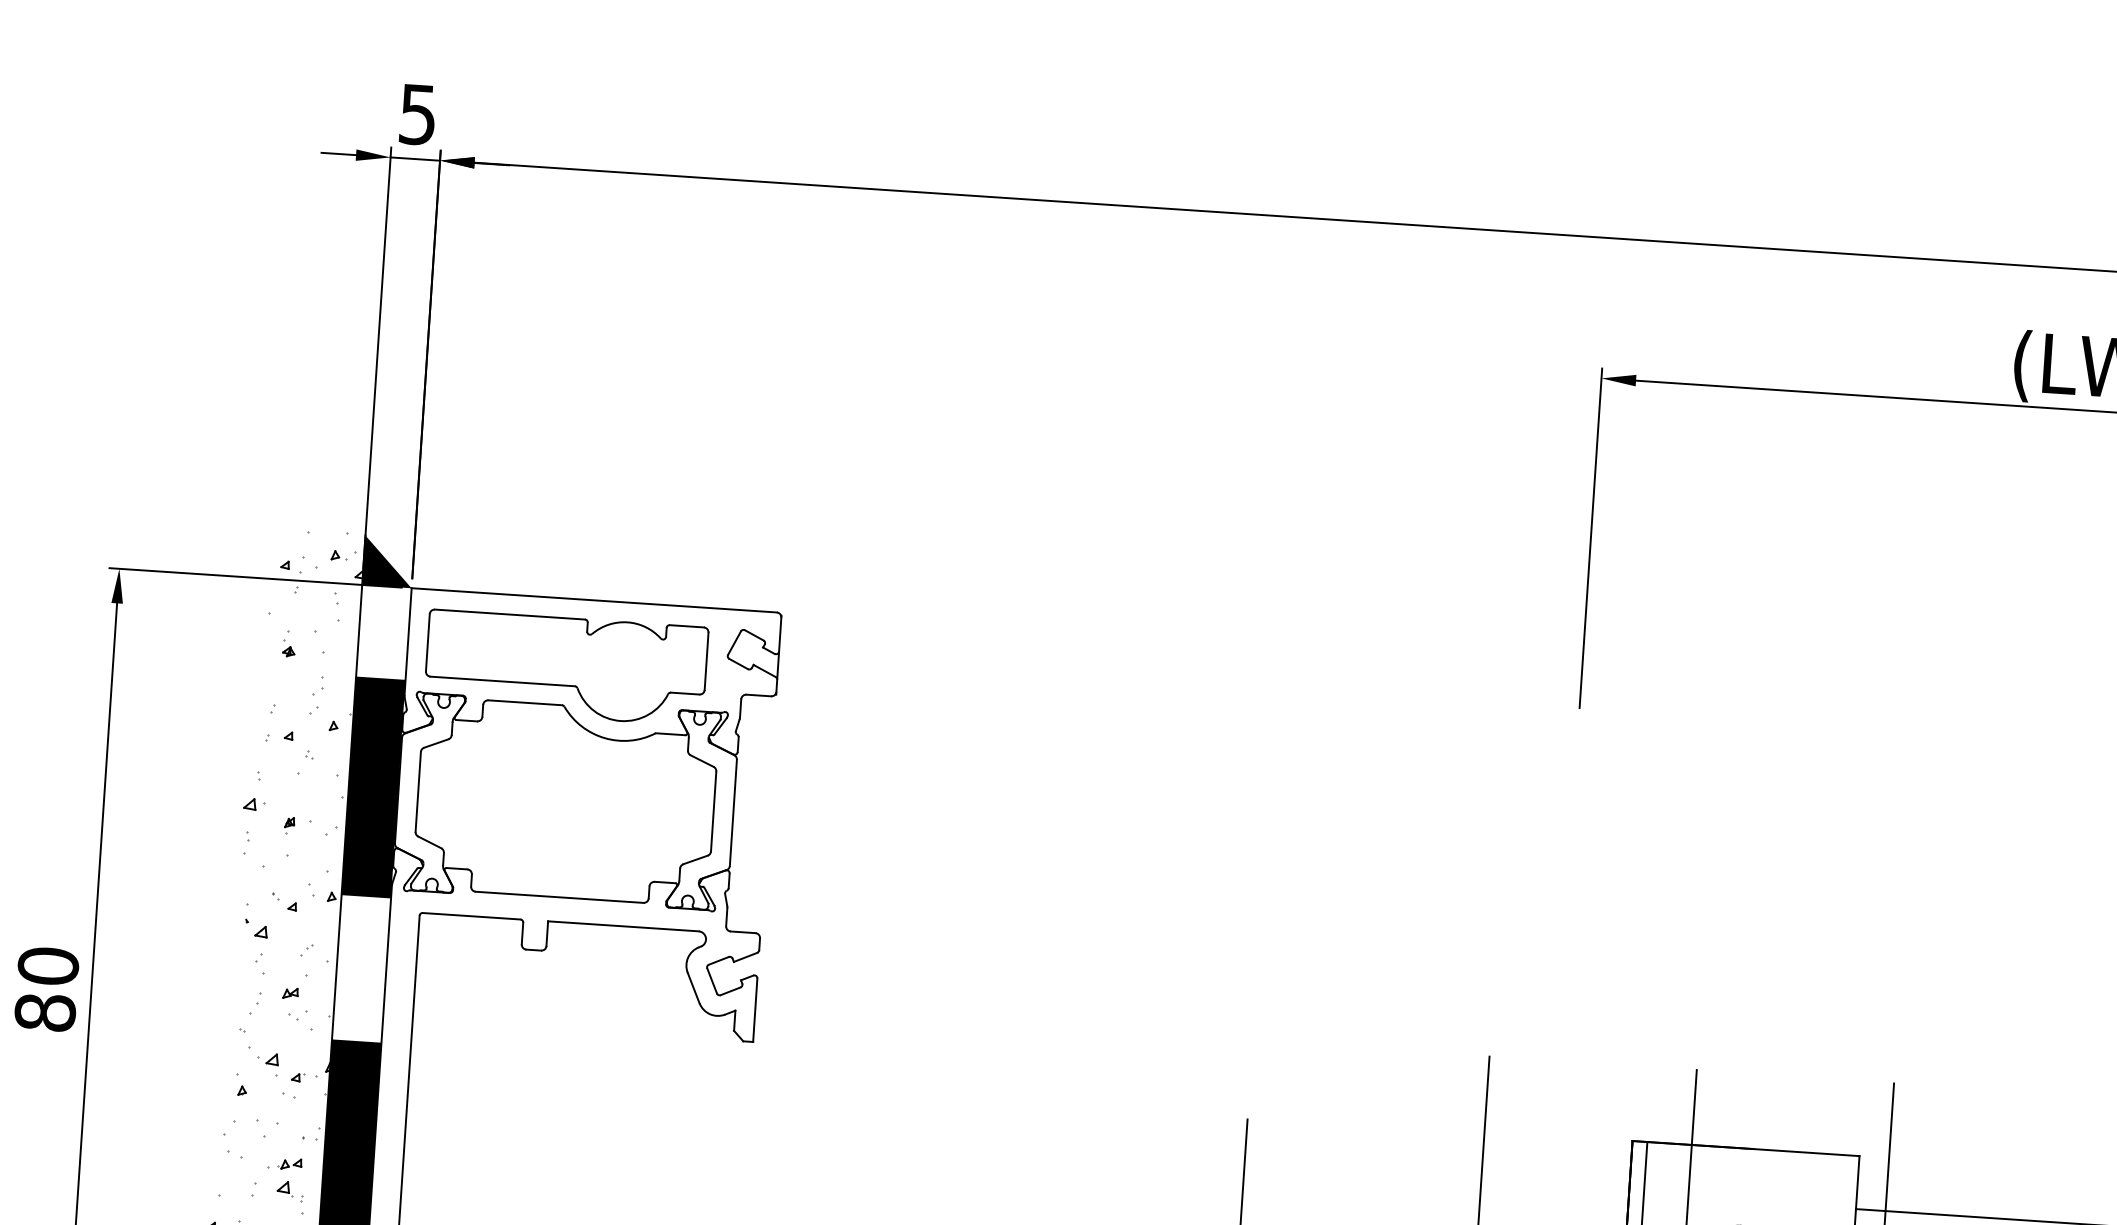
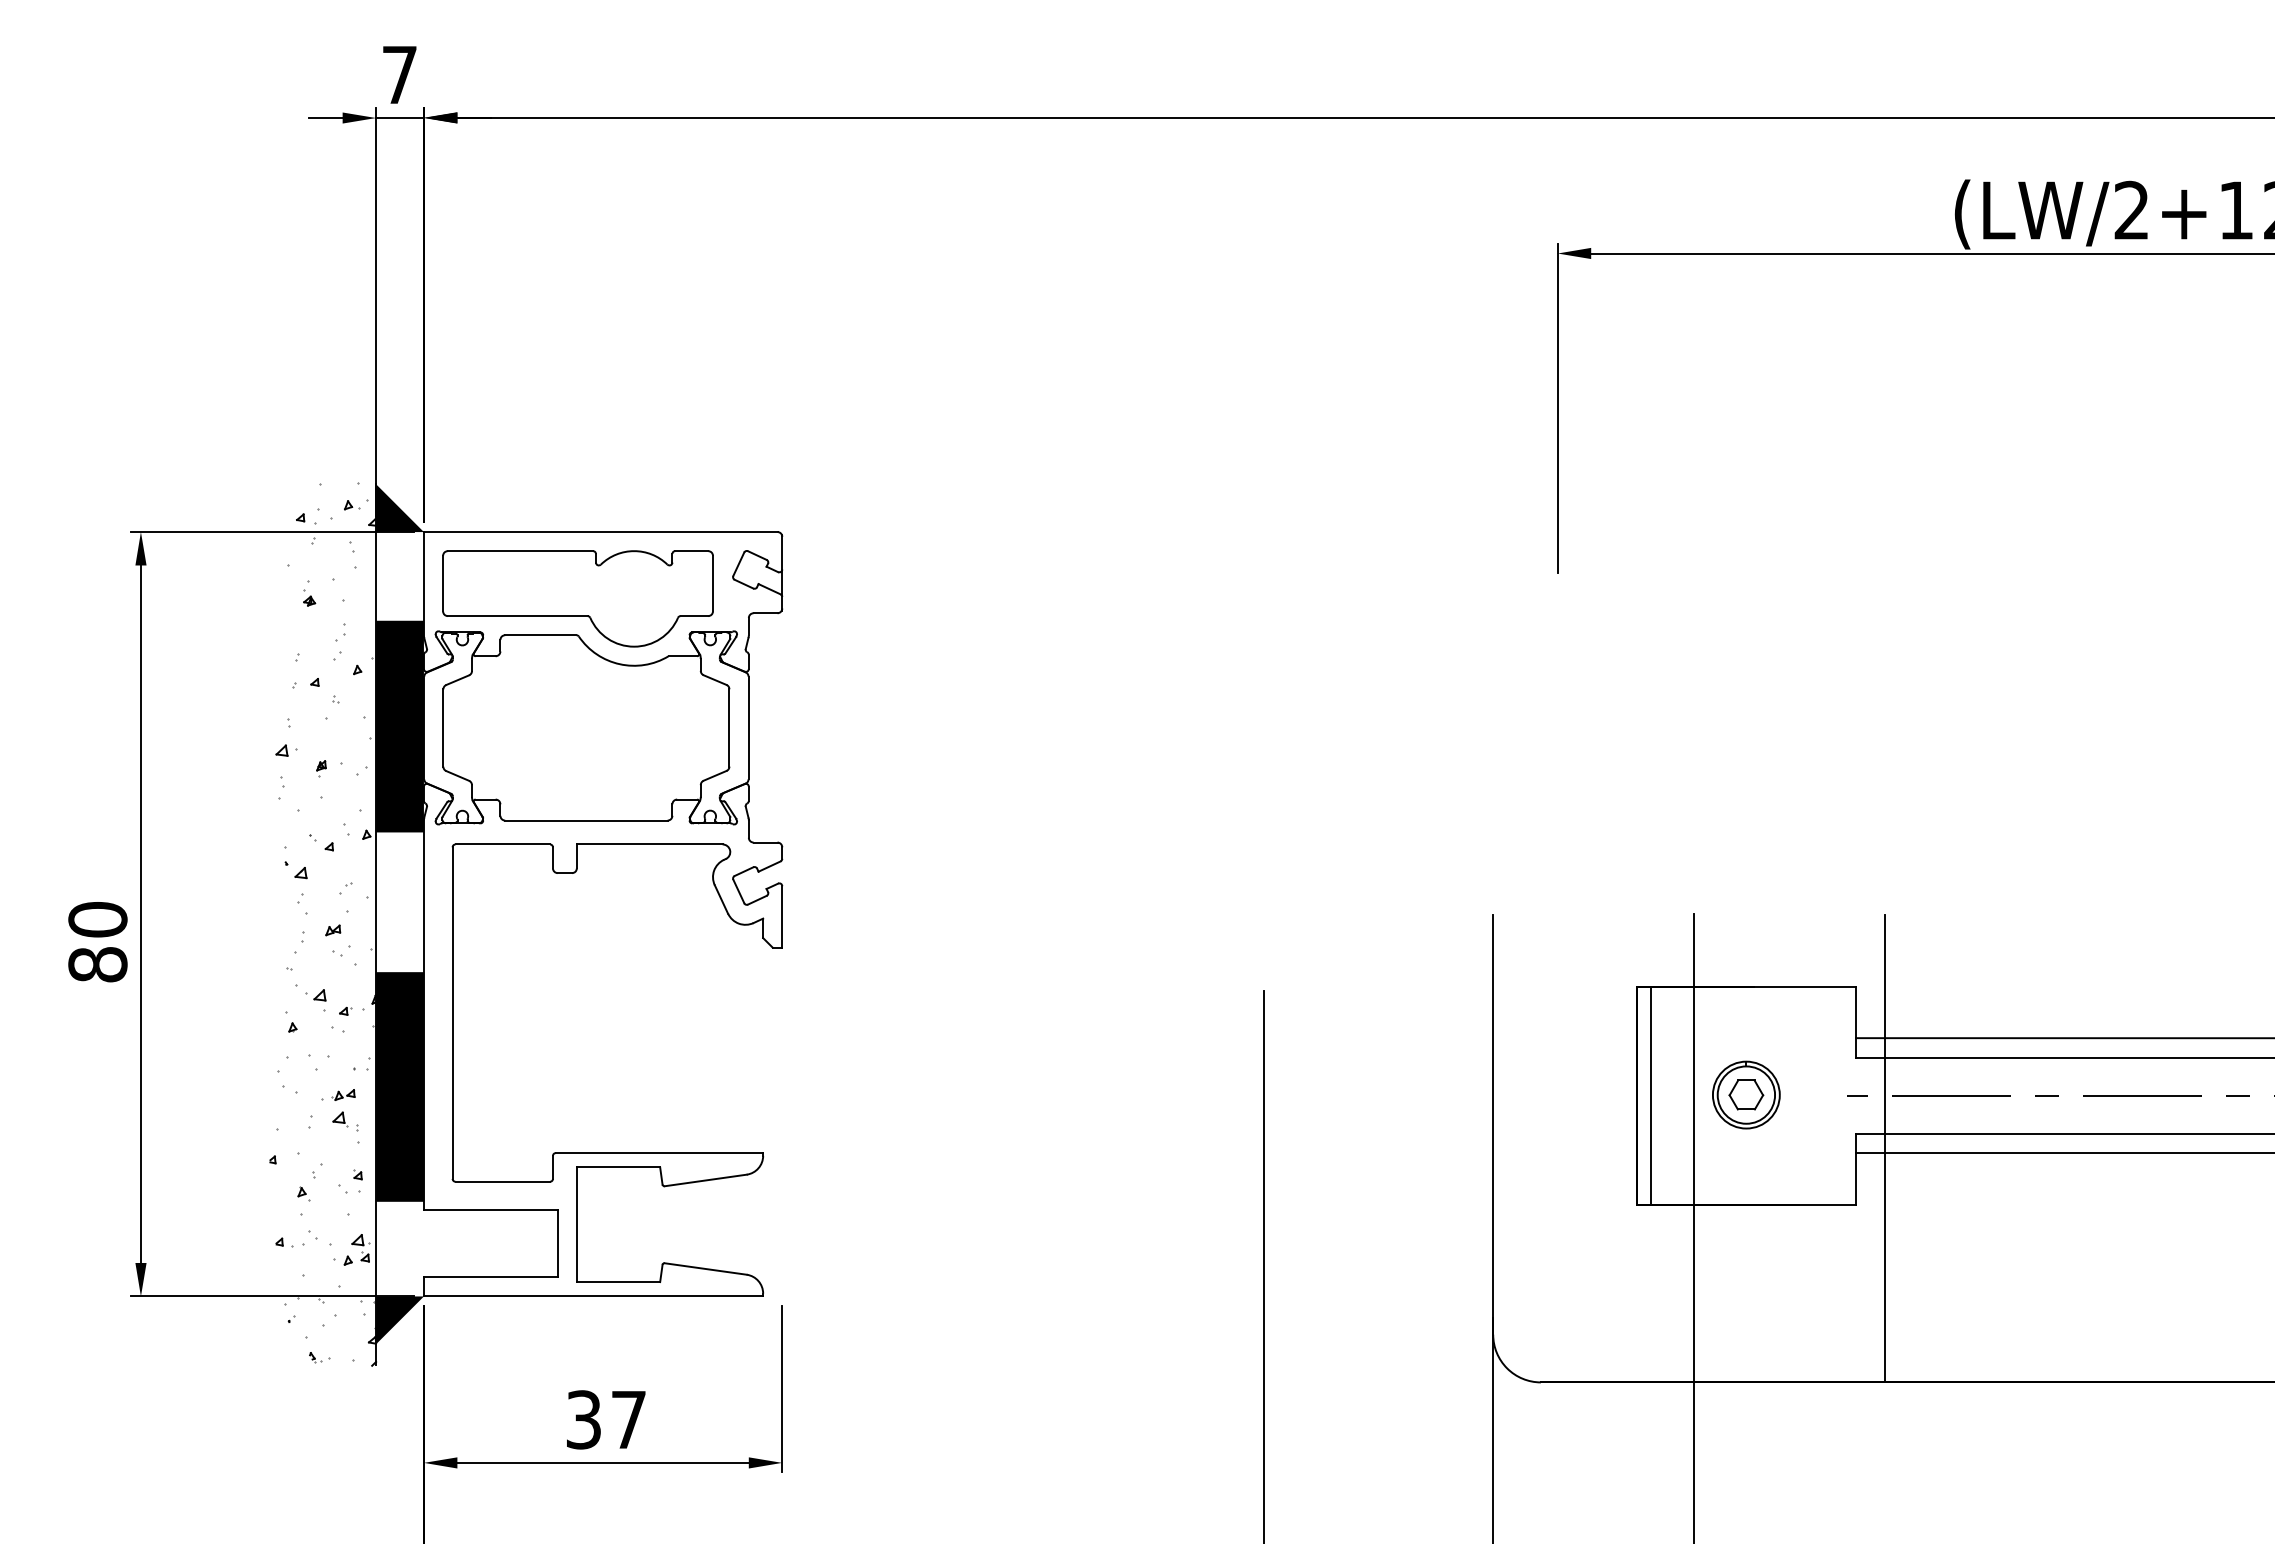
text: (417, 115) -> (399, 75), 5 -> 7

